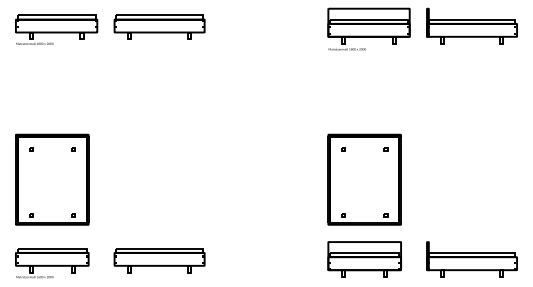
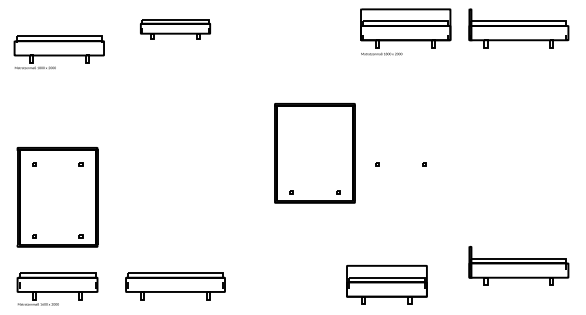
part: (159, 27) -> (175, 29), size x0.7
part: (55, 29) -> (58, 52), moved
part: (364, 179) -> (314, 153), moved
part: (364, 259) -> (386, 284), moved
part: (471, 259) -> (518, 265), moved

